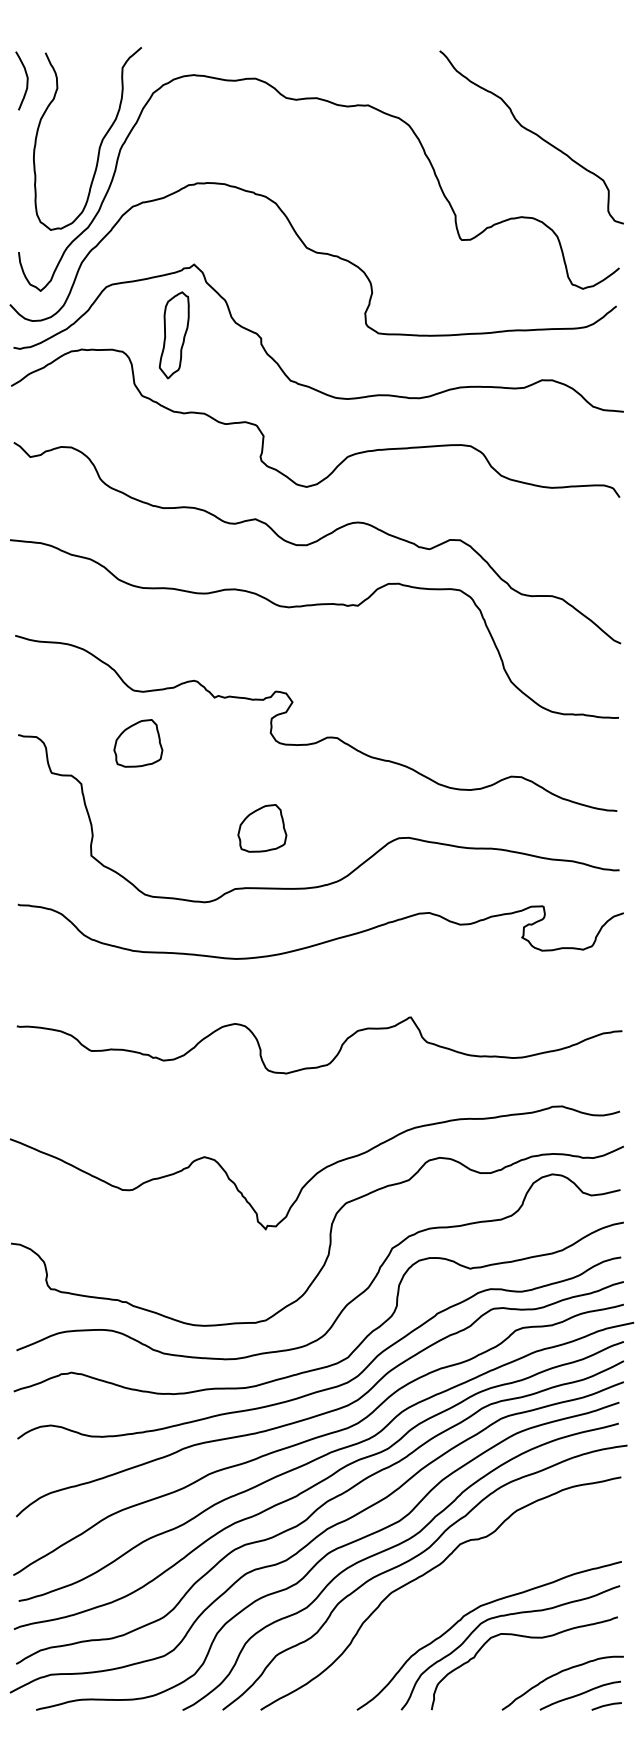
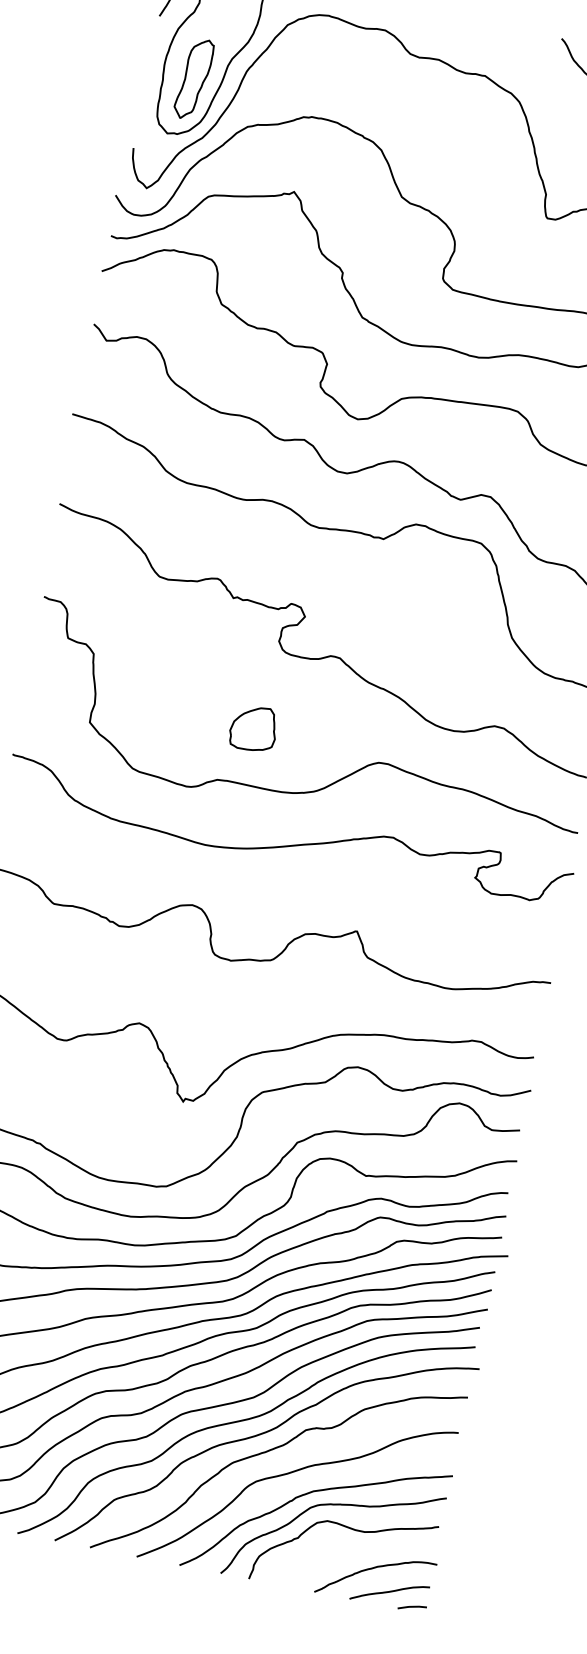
part: (173, 335) -> (193, 79), moved
part: (138, 743) -> (154, 626), removed
curve: (453, 1592) -> (290, 1473), added

